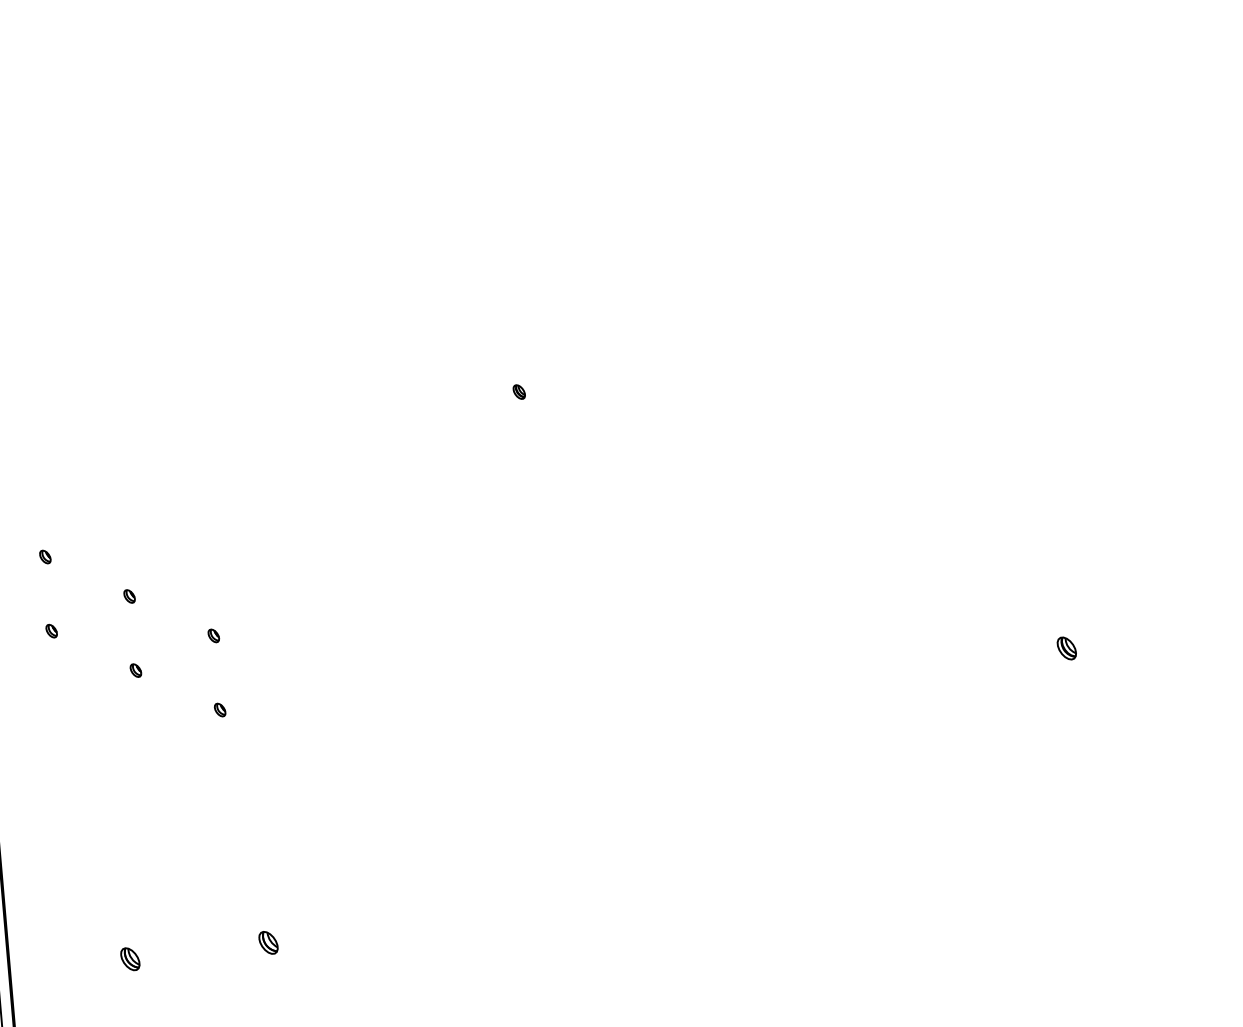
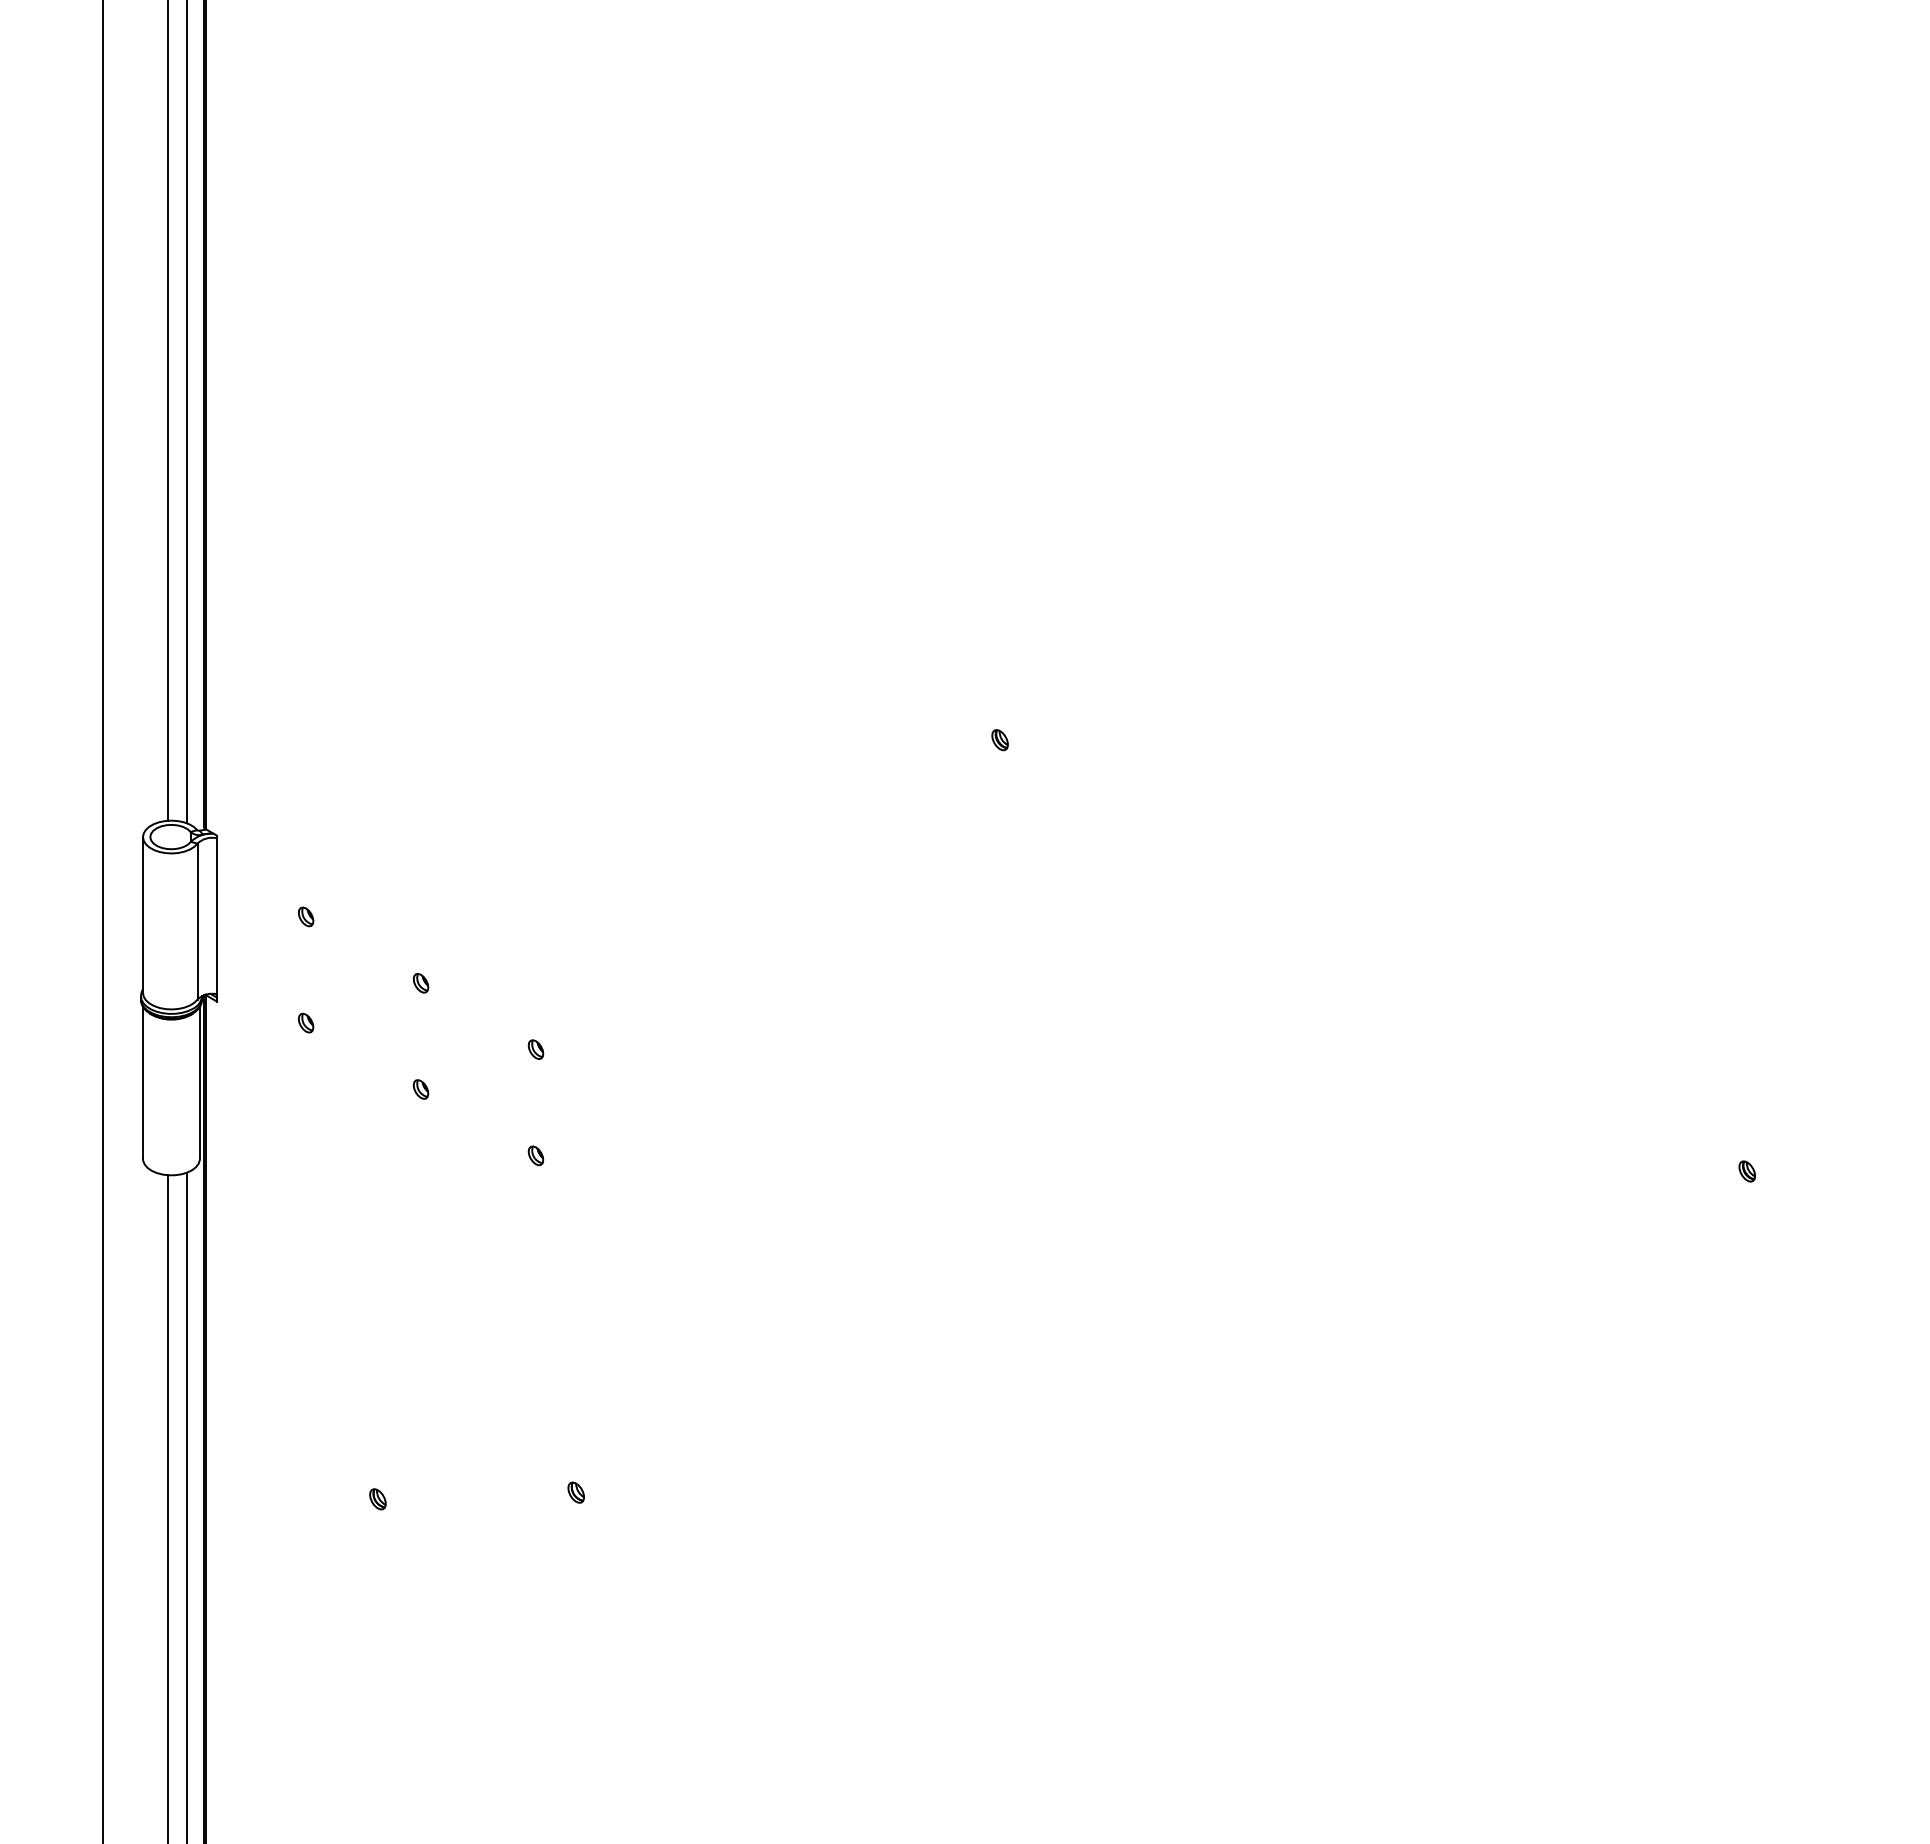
part: (1066, 648) -> (1746, 1171), size x0.62
part: (267, 942) -> (575, 1492), size x0.62
part: (130, 959) -> (377, 1499), size x0.62

